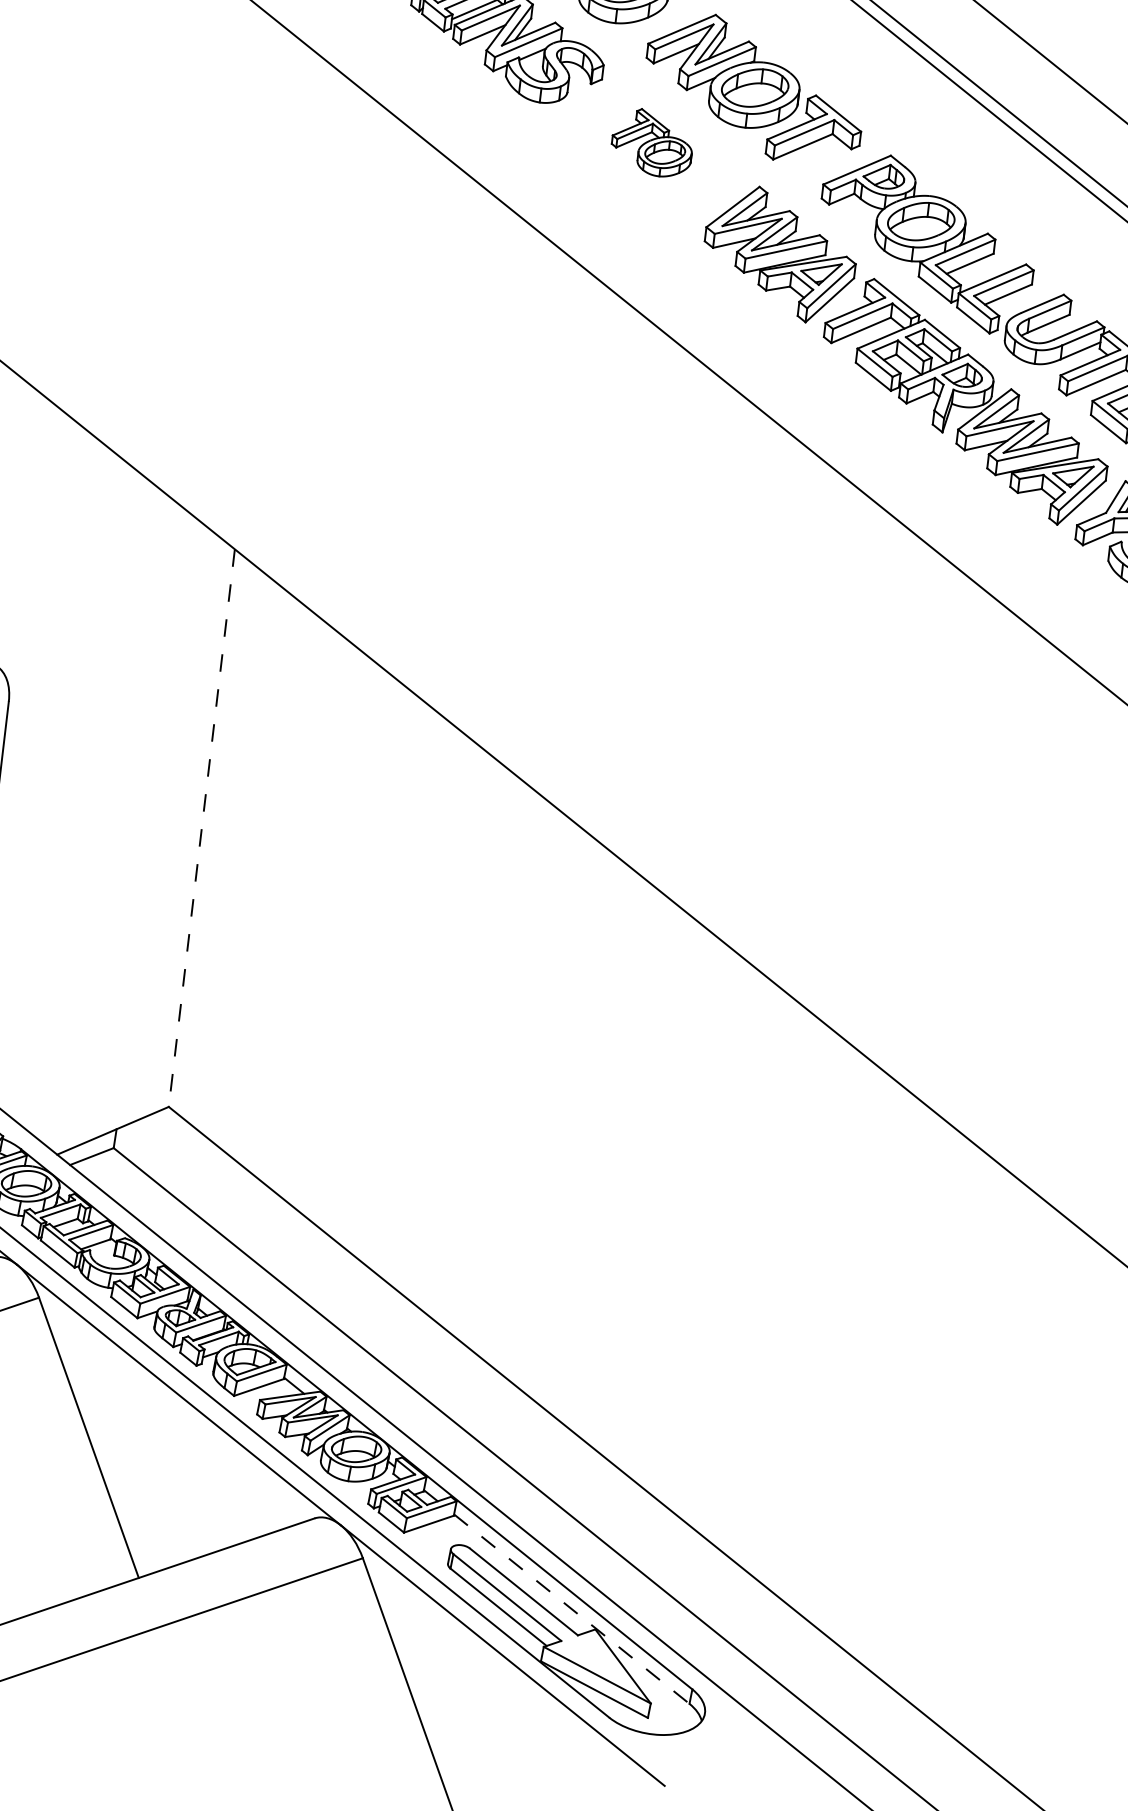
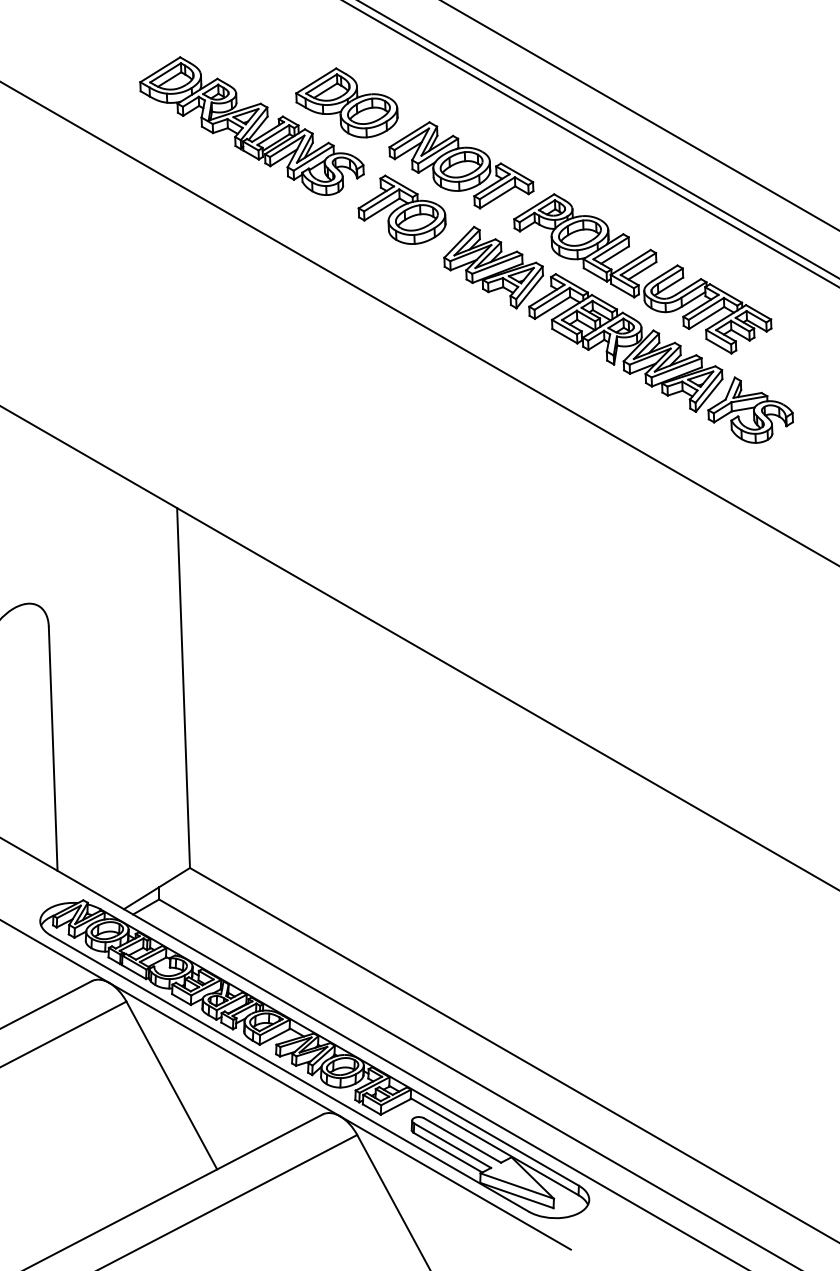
part: (651, 142) -> (401, 209), size x1.67
line: (201, 828) -> (183, 688), dashed -> solid
line: (571, 1608) -> (494, 1146), dashed -> solid

